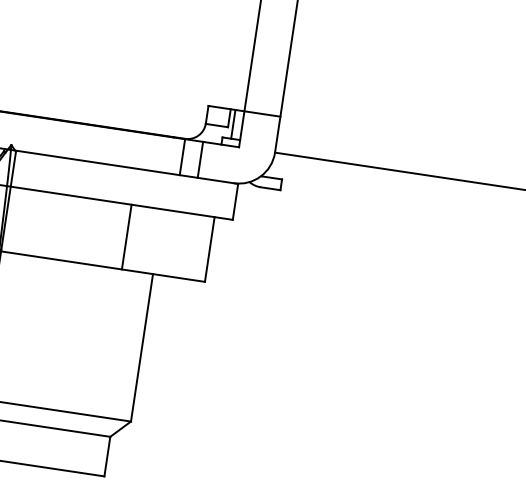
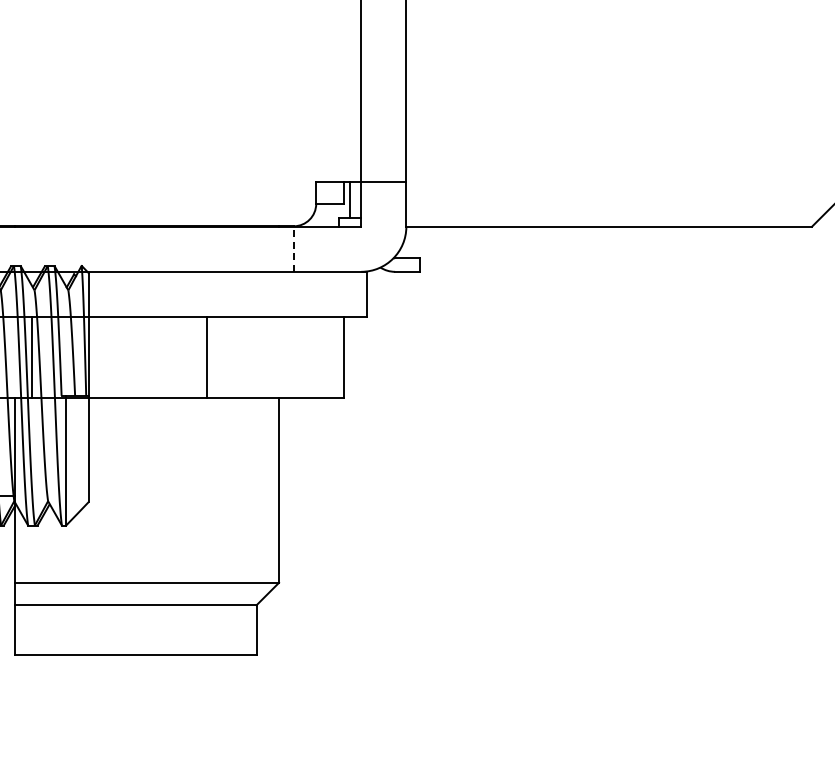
line: (182, 157) -> (293, 249), solid -> dashed
line: (200, 159) -> (316, 248), removed
line: (127, 237) -> (207, 357), moved

